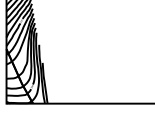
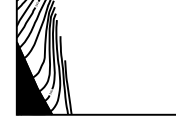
fill: (19, 76) -> (34, 78), added

